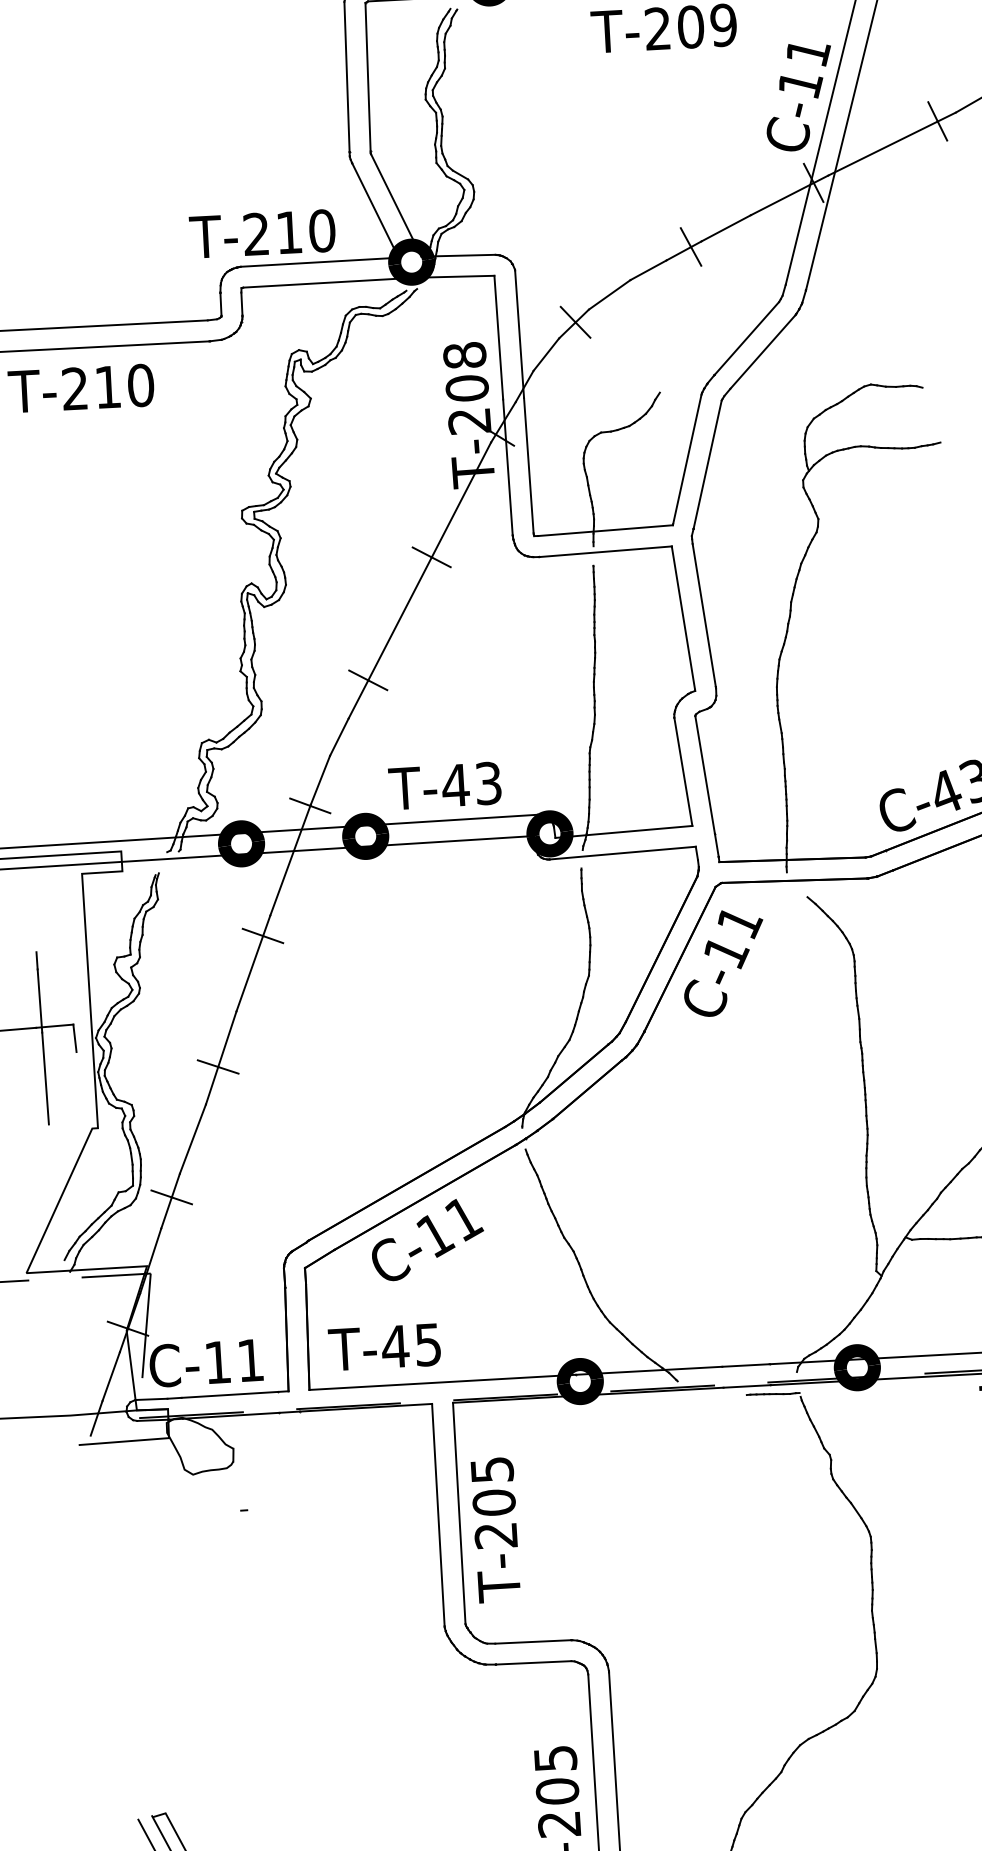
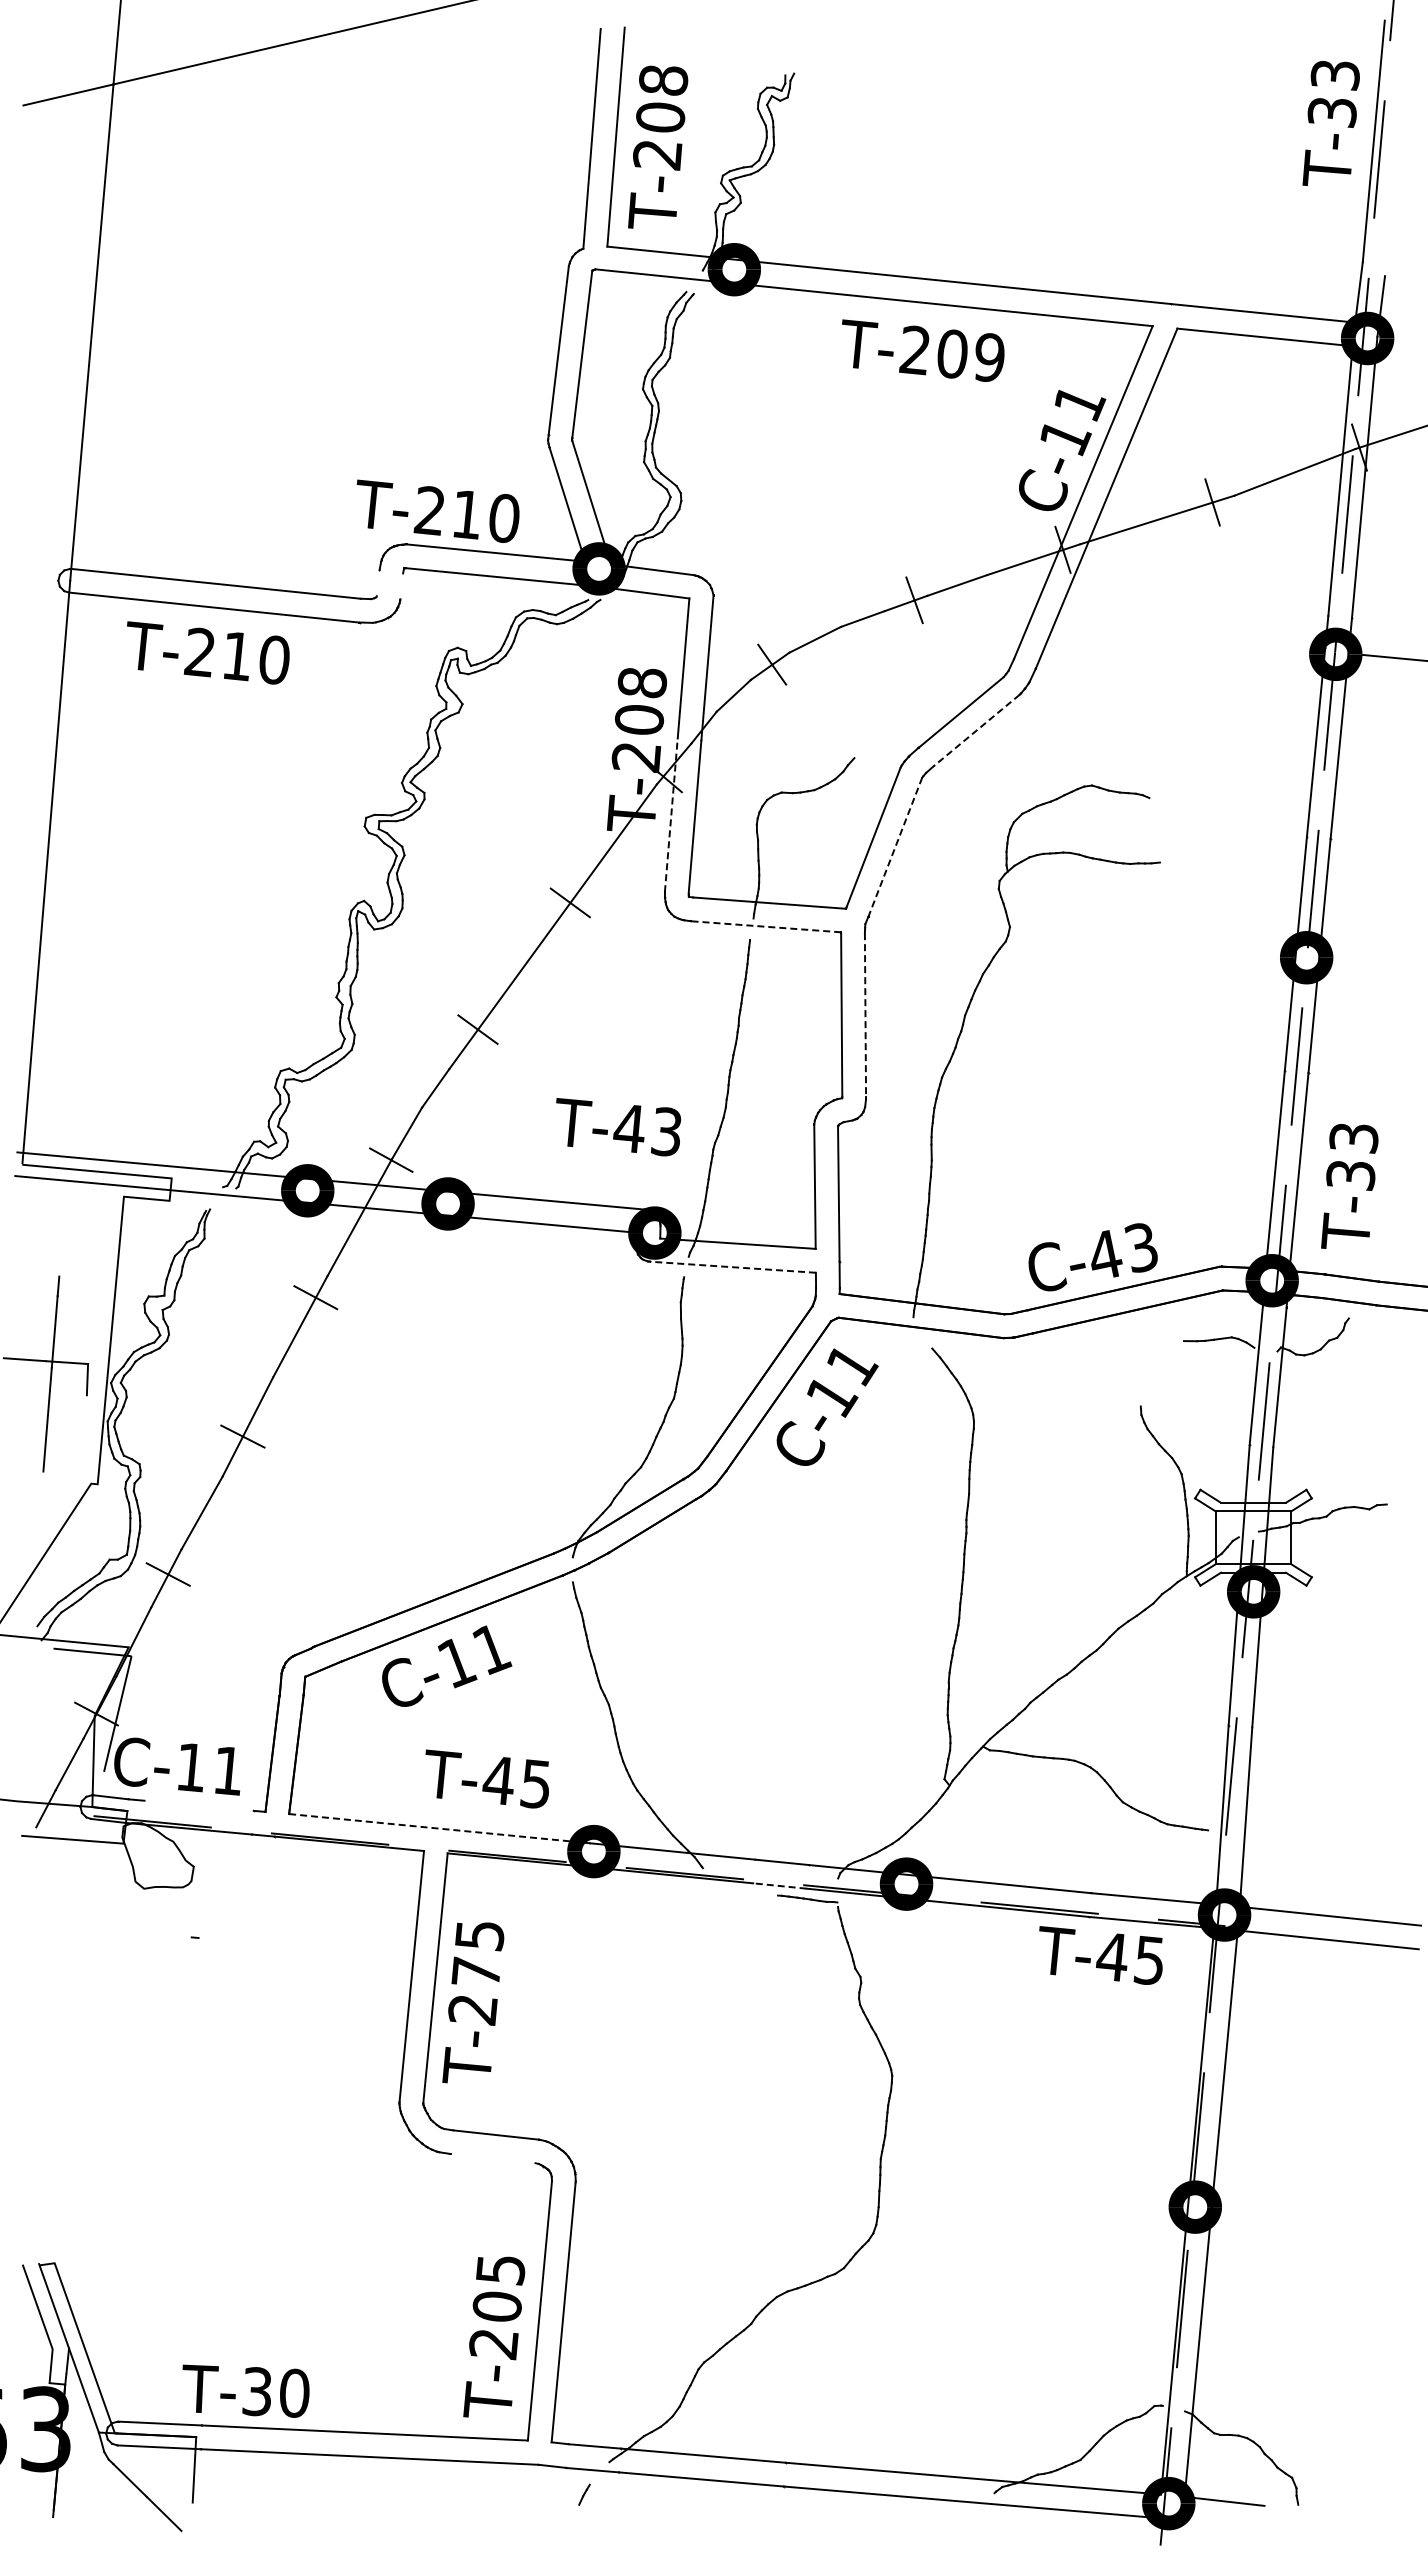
line: (220, 304) -> (377, 583), removed
line: (241, 304) -> (401, 586), removed
line: (762, 352) -> (976, 730), solid -> dashed
line: (707, 465) -> (895, 847), solid -> dashed
line: (507, 466) -> (671, 814), solid -> dashed
line: (605, 551) -> (765, 926), solid -> dashed
line: (704, 615) -> (865, 1015), solid -> dashed
text: (445, 786) -> (618, 1127), moved
line: (622, 853) -> (732, 1267), solid -> dashed
text: (384, 1346) -> (486, 1778), moved
line: (443, 1382) -> (440, 1828), solid -> dashed
line: (746, 1386) -> (779, 1886), solid -> dashed
line: (229, 1394) -> (198, 1805), removed
text: (493, 1502) -> (475, 1971), T-205 -> T-275
line: (533, 1662) -> (492, 2158), removed

